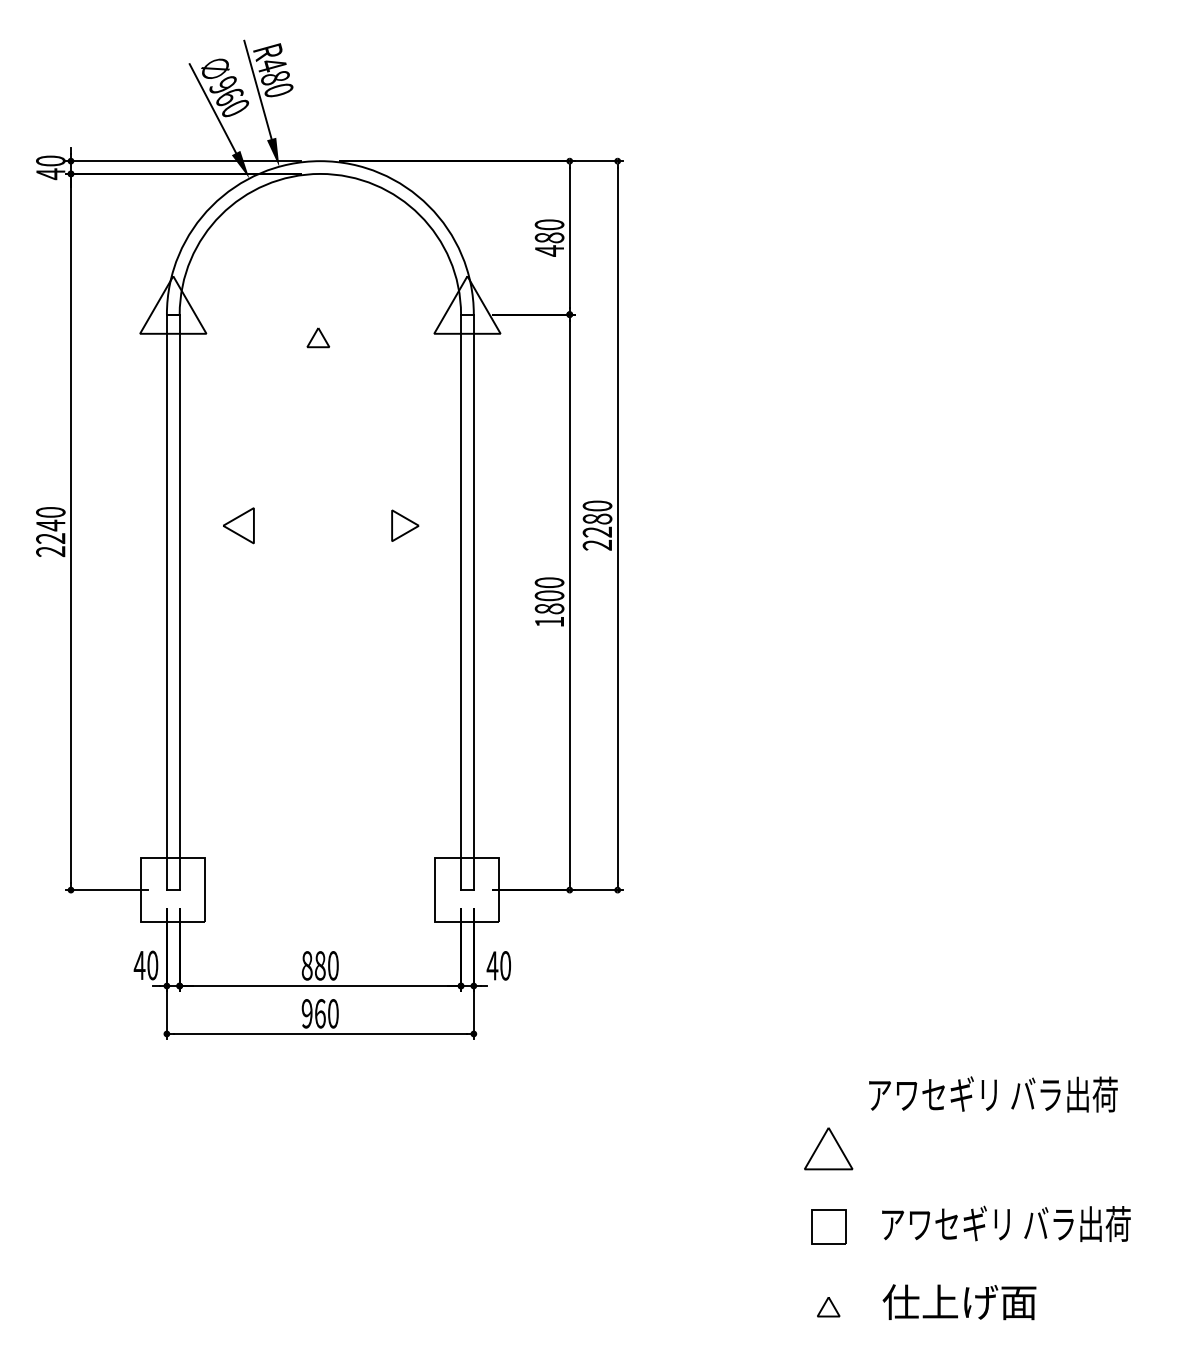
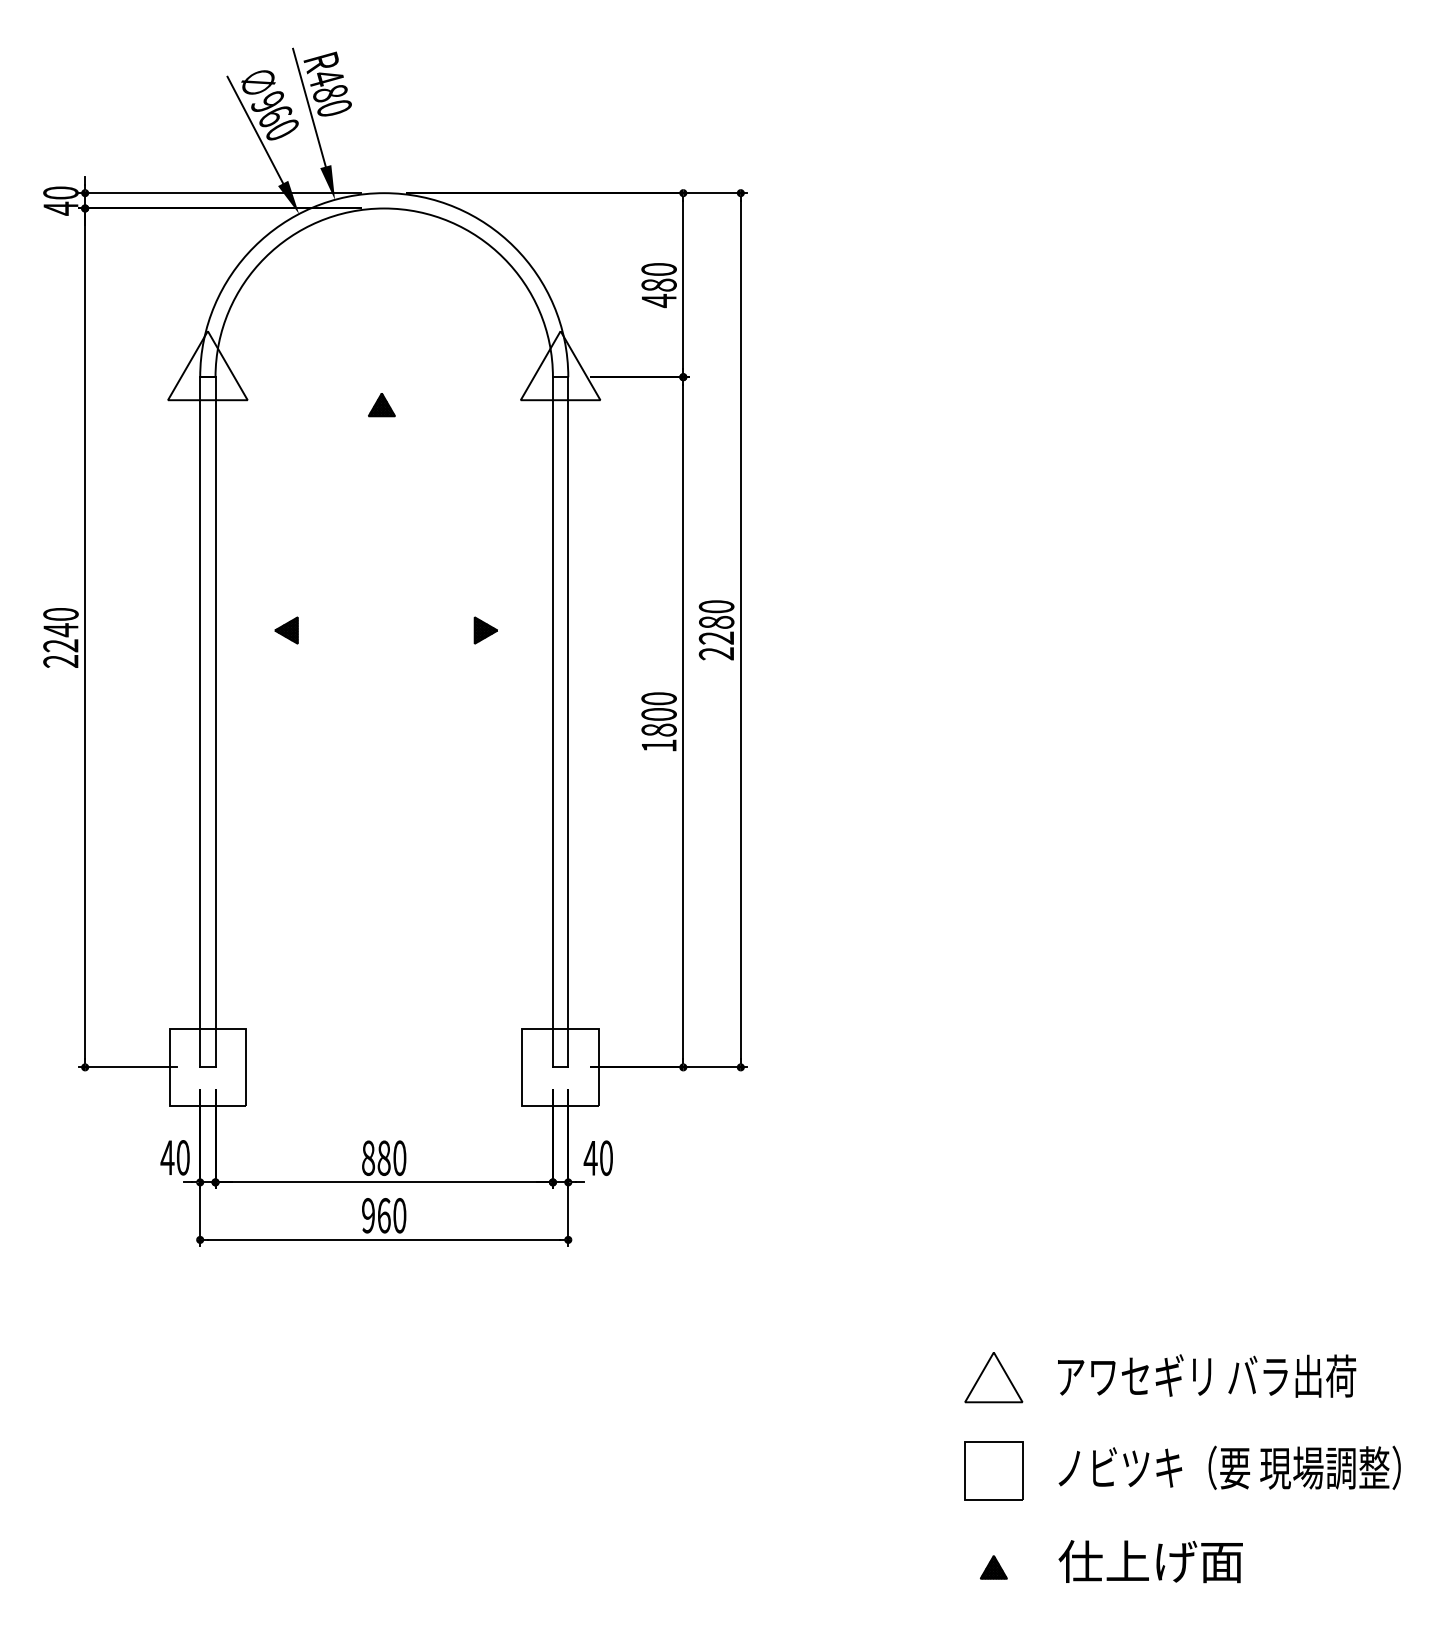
hatch: (318, 337) -> (381, 404), added
part: (238, 525) -> (286, 630), size x0.62
part: (404, 525) -> (485, 630), size x0.71
text: (993, 1094) -> (1207, 1376), moved
text: (1024, 1223) -> (1228, 1467), アワセギリ バラ出荷 -> ノビツキ（要 現場調整）
part: (828, 1226) -> (993, 1470), size x1.43
hatch: (828, 1306) -> (993, 1566), added

